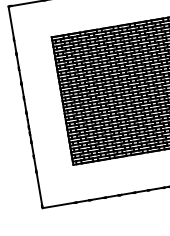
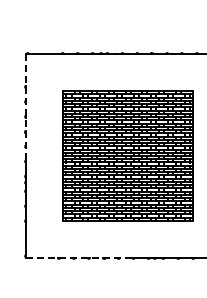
line: (18, 63) -> (25, 111), solid -> dashed
line: (99, 198) -> (83, 258), solid -> dashed

